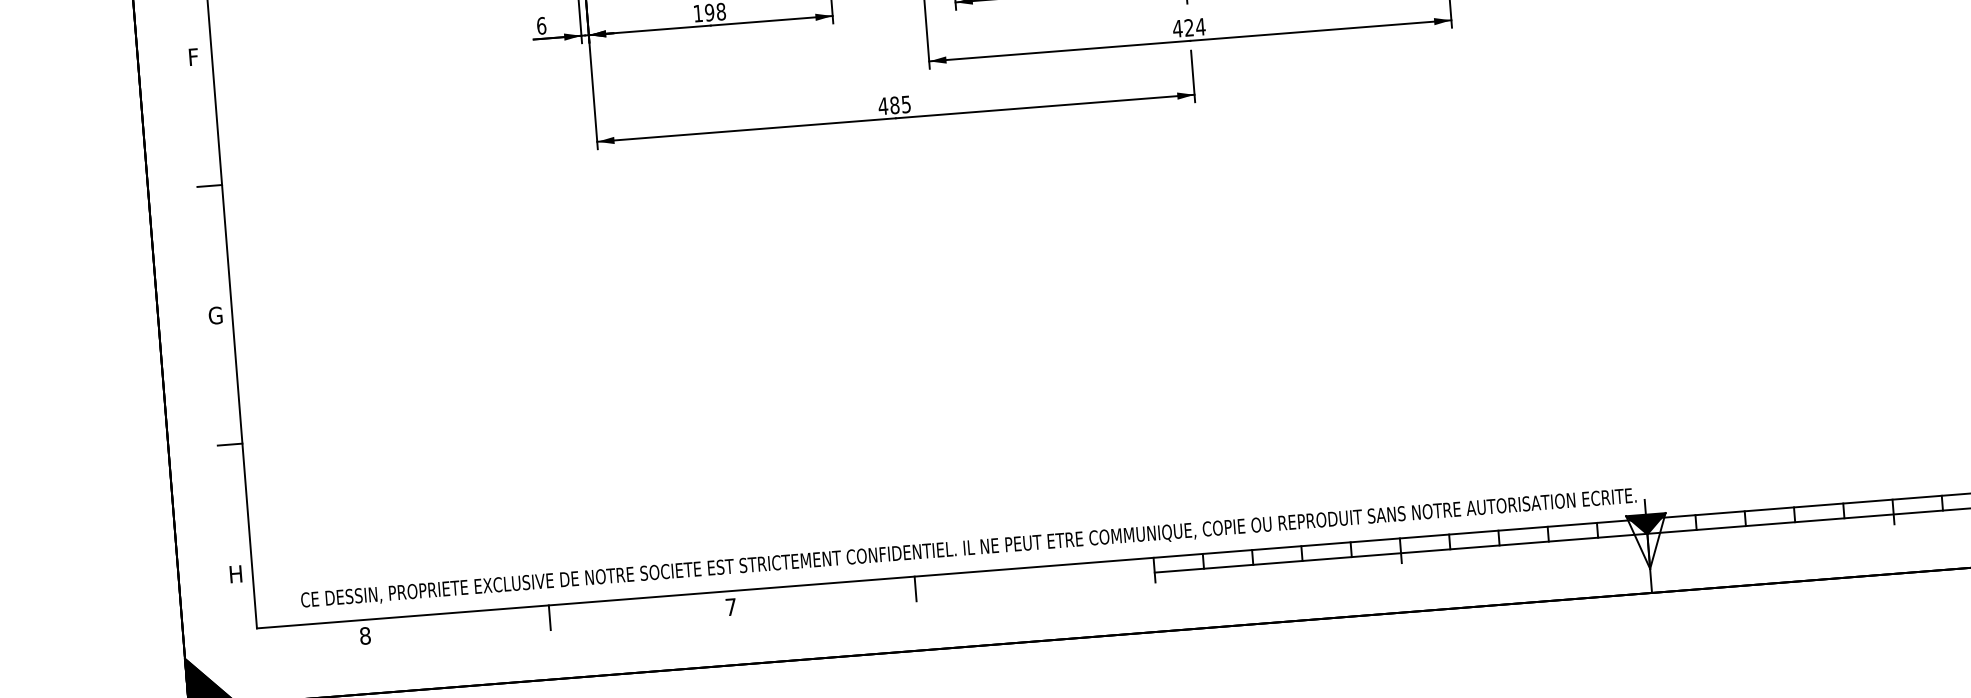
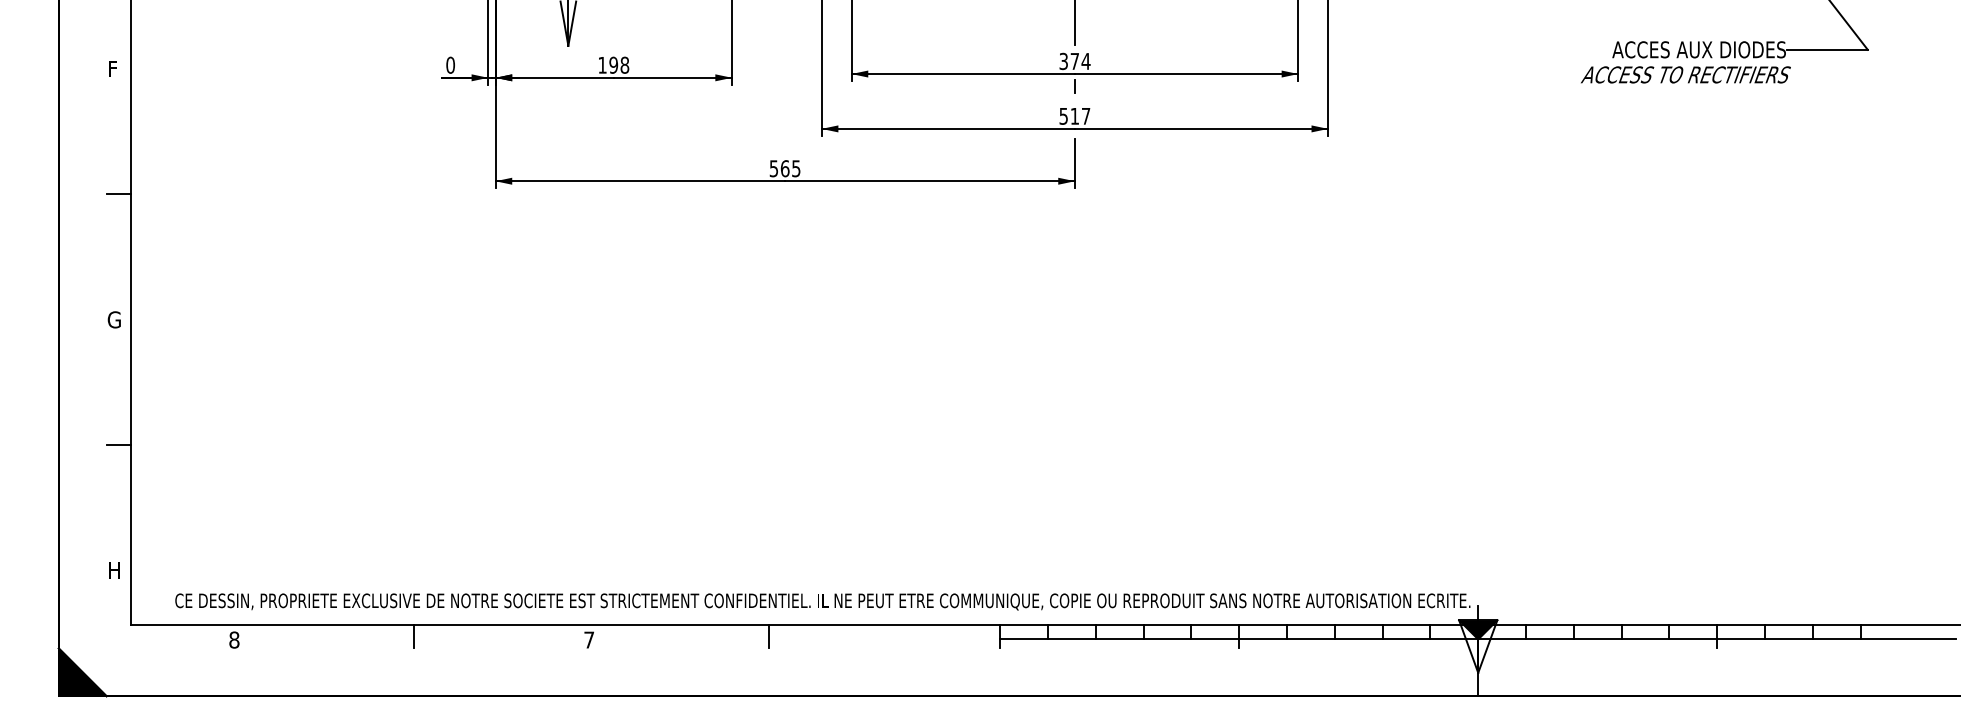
text: (541, 25) -> (450, 64), 6 -> 0
text: (1188, 27) -> (1074, 115), 424 -> 517
text: (888, 105) -> (779, 168), 485 -> 565

